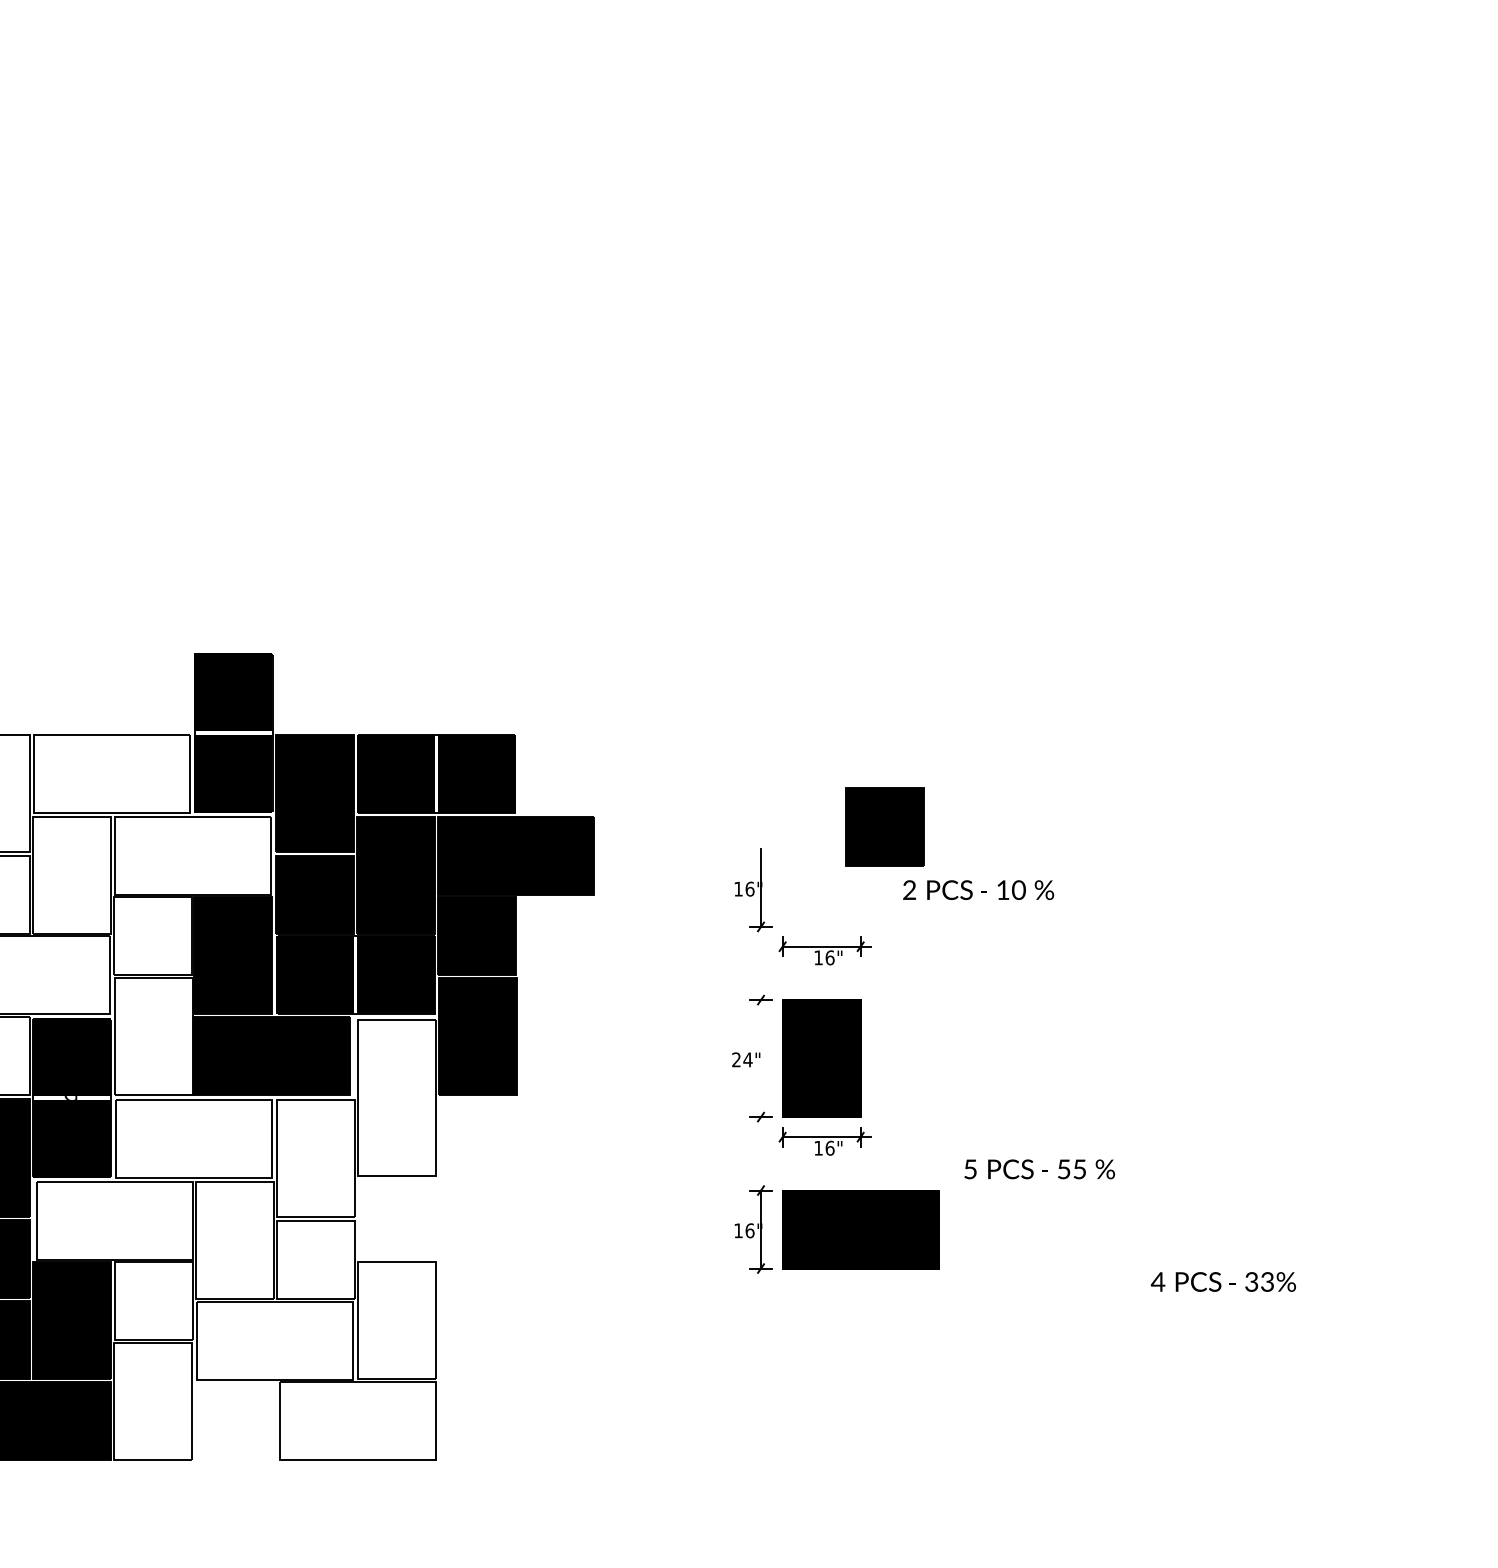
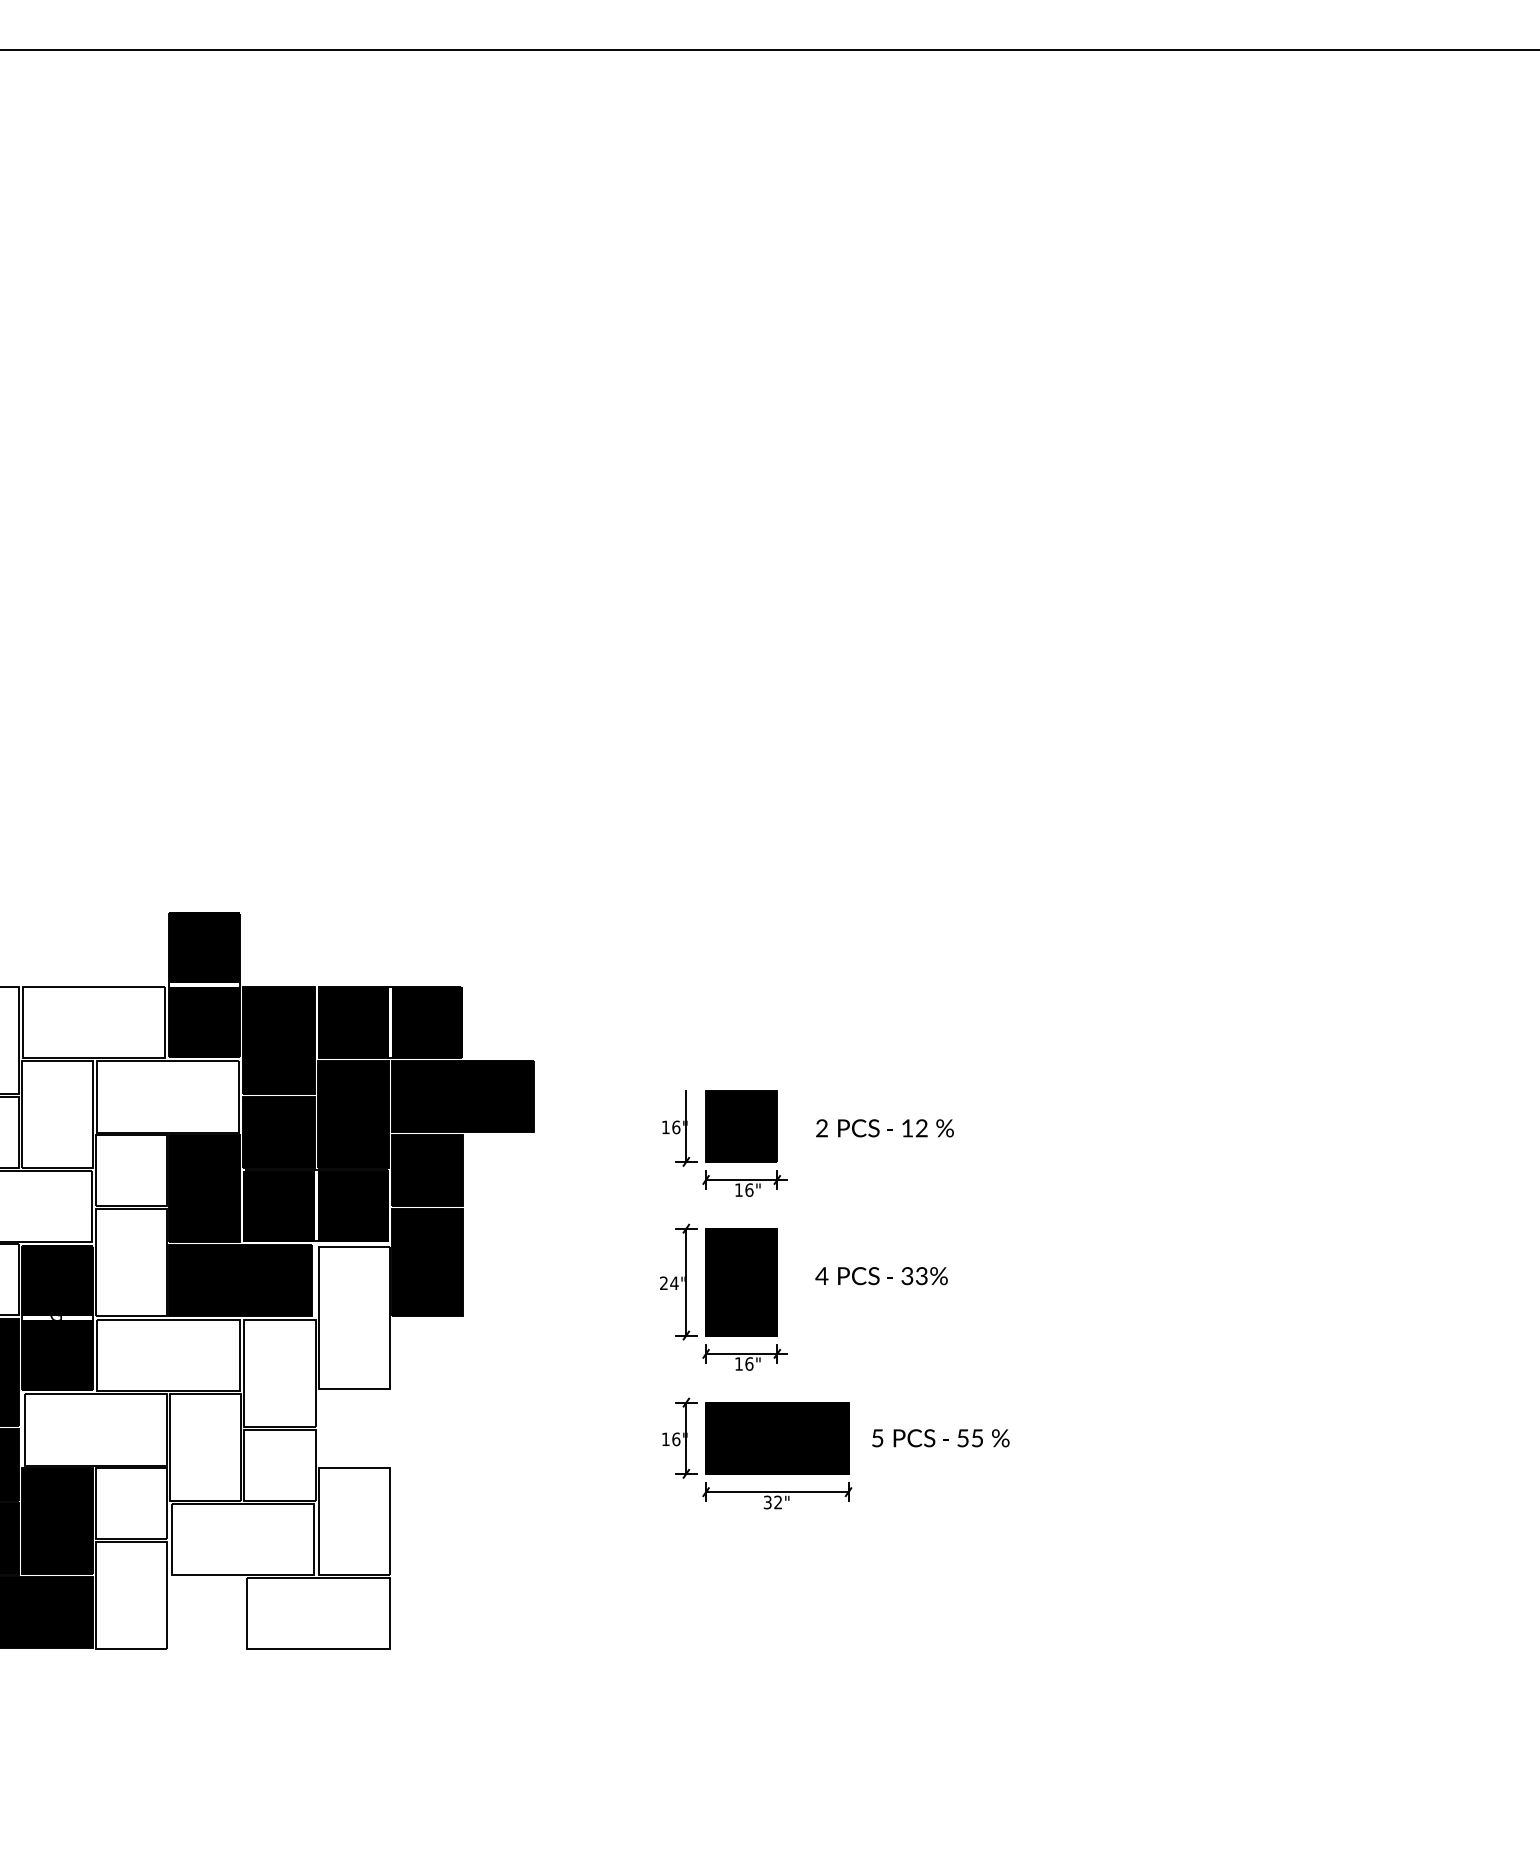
part: (884, 826) -> (741, 1126), moved
text: (1018, 890) -> (921, 1128), 10 -> 12
line: (761, 1057) -> (686, 1281), added
text: (1039, 1169) -> (940, 1438), moved
text: (1223, 1282) -> (881, 1276), moved
part: (860, 1292) -> (777, 1495), added

